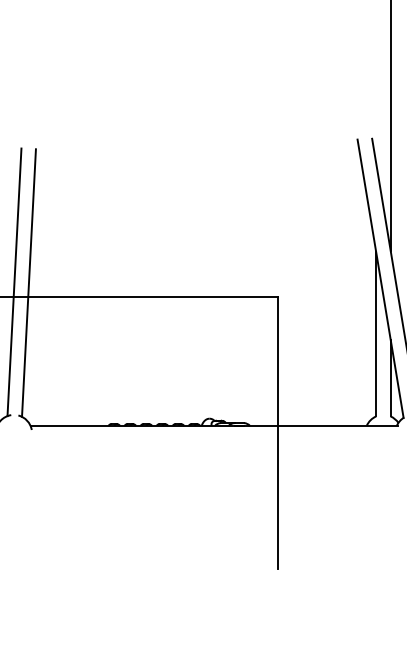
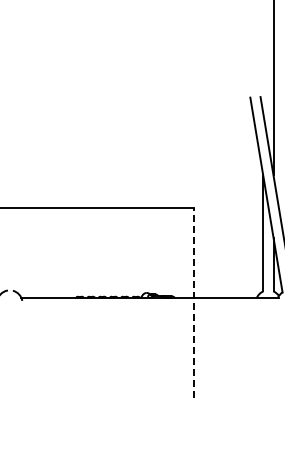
line: (14, 282) -> (10, 197), removed
line: (29, 282) -> (20, 197), removed
line: (277, 432) -> (194, 302), solid -> dashed

